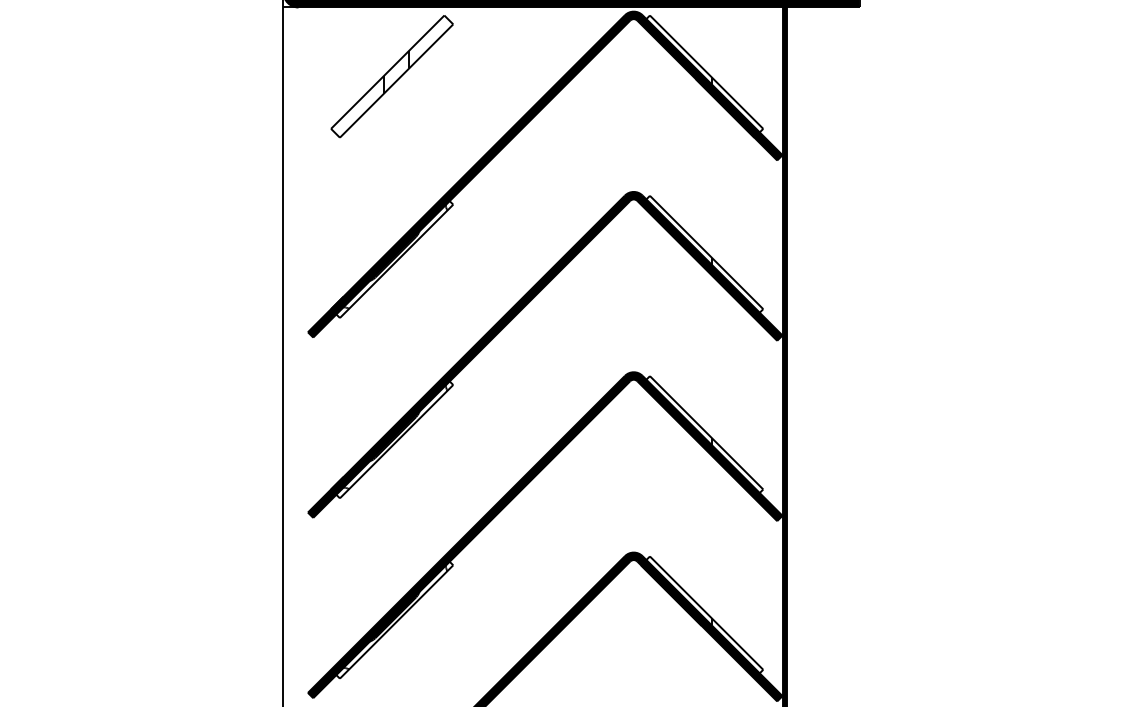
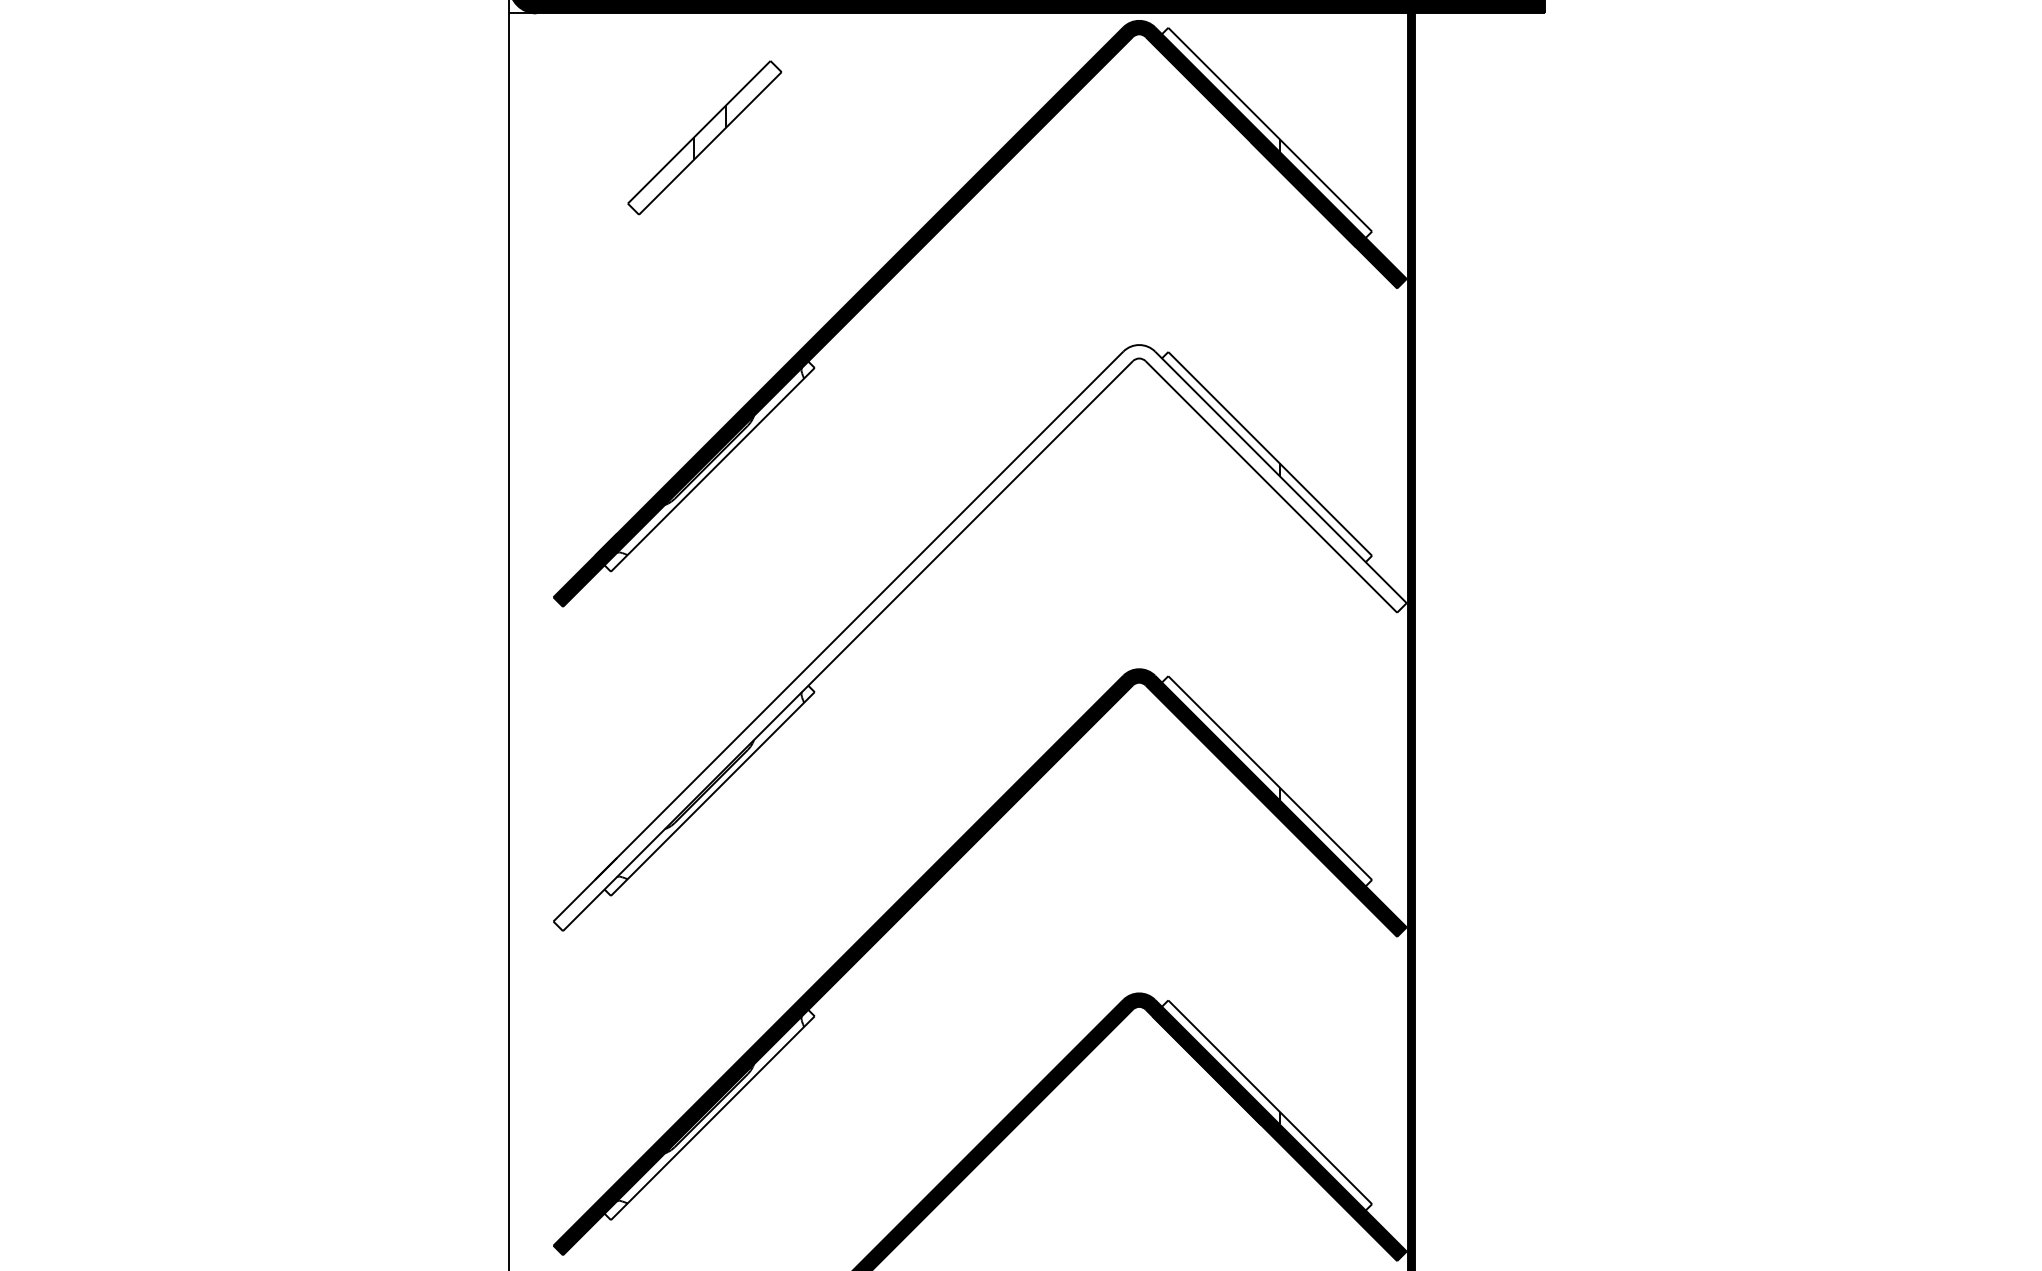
part: (391, 76) -> (703, 137), size x0.7
fill: (544, 354) -> (978, 637), removed

